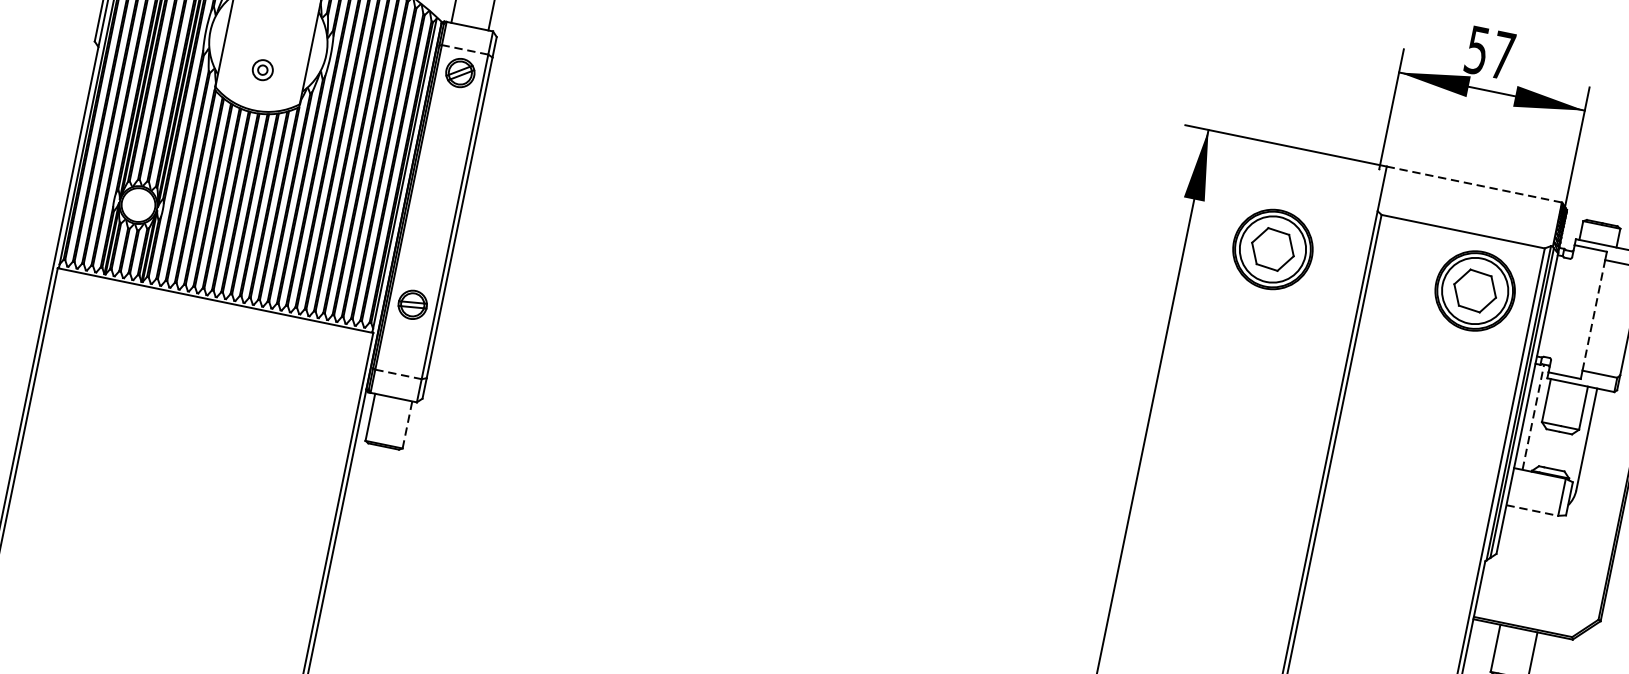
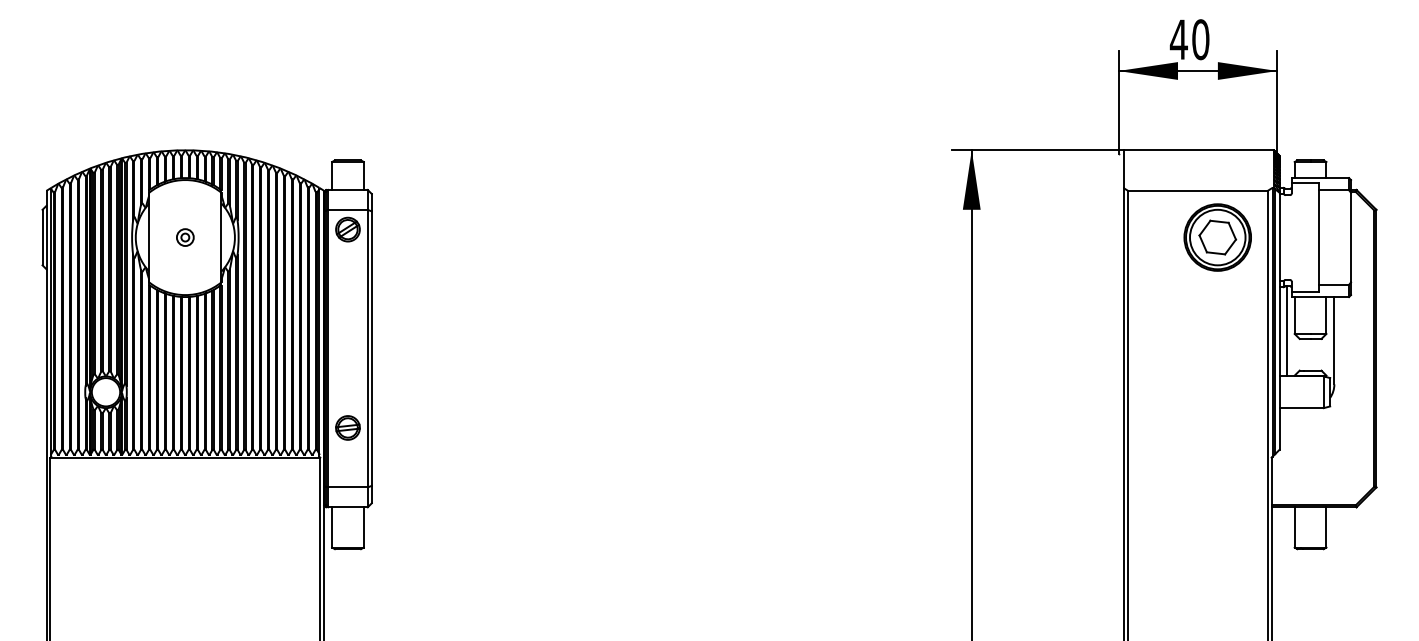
line: (464, 49) -> (347, 209), dashed -> solid
text: (1489, 52) -> (1189, 39), 57 -> 40
part: (263, 70) -> (185, 237), moved
line: (1474, 184) -> (1199, 150), dashed -> solid
part: (1272, 249) -> (1044, 237), removed
line: (1594, 315) -> (1319, 237), dashed -> solid
line: (397, 374) -> (347, 487), dashed -> solid
line: (1533, 416) -> (1286, 330), dashed -> solid
line: (407, 423) -> (363, 526), dashed -> solid
line: (1533, 511) -> (1302, 408), dashed -> solid

